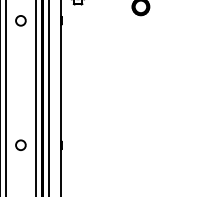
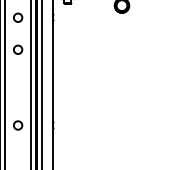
circle: (20, 57) -> (17, 49), added

